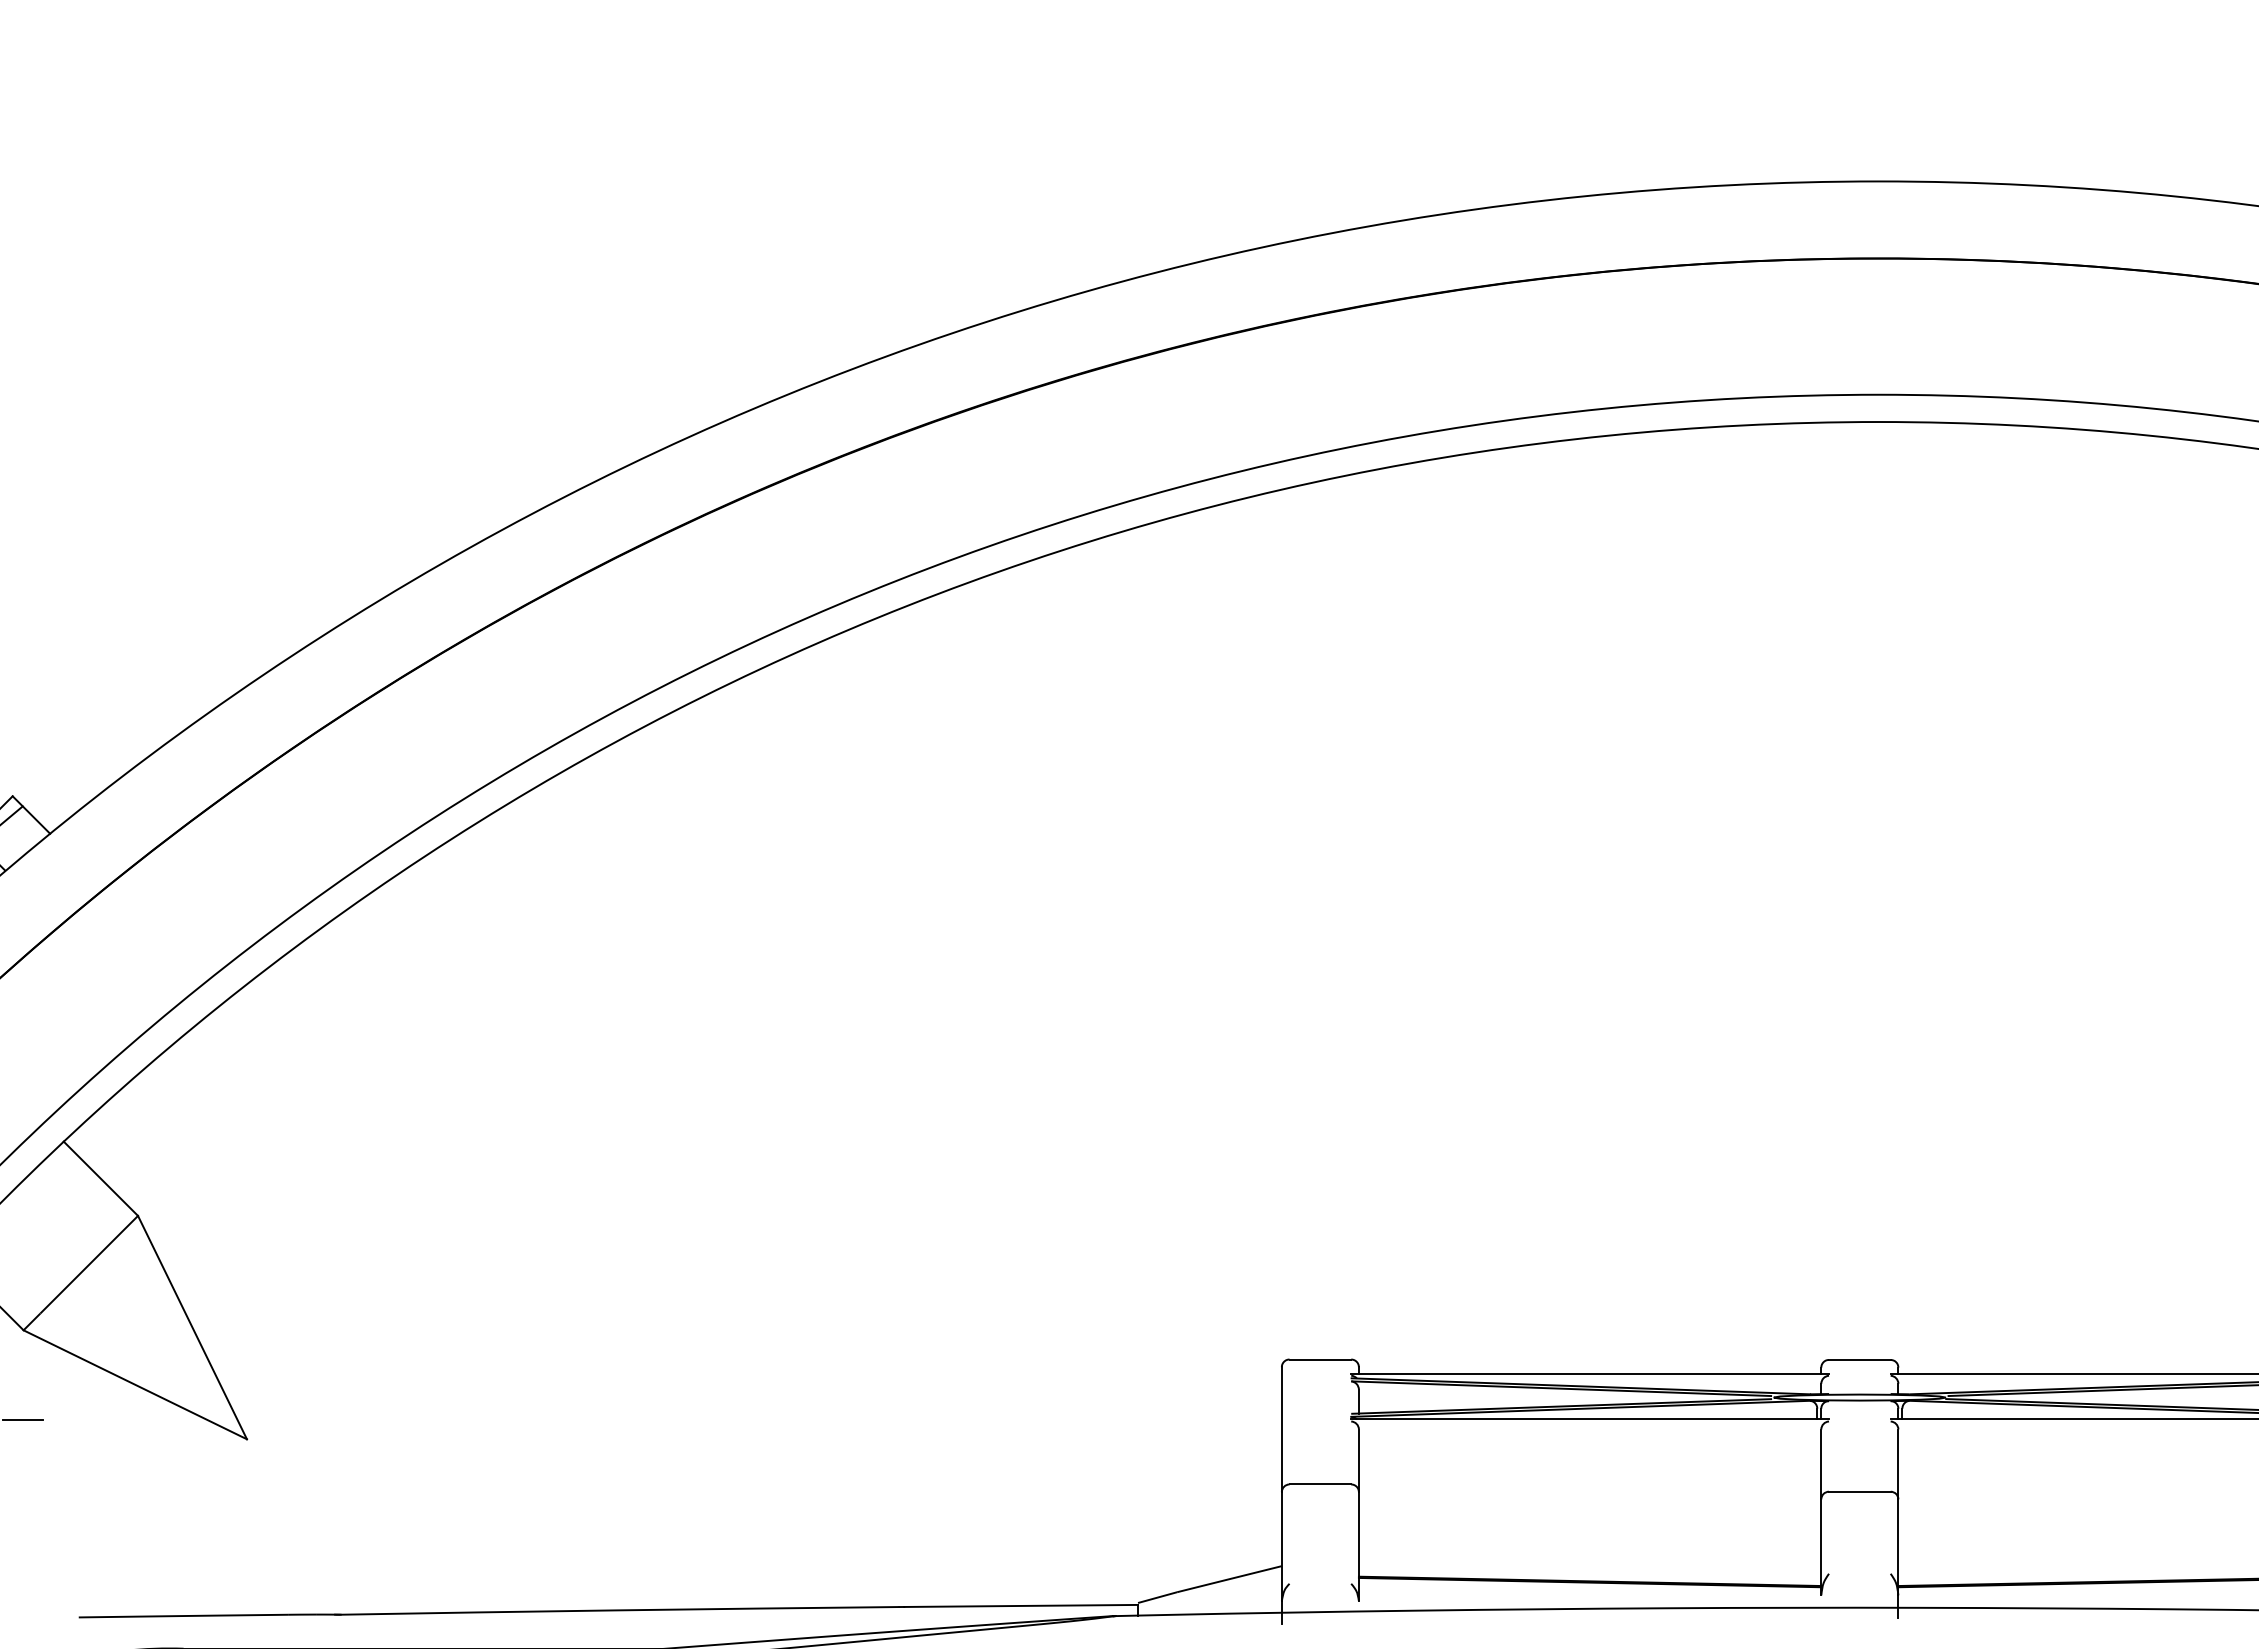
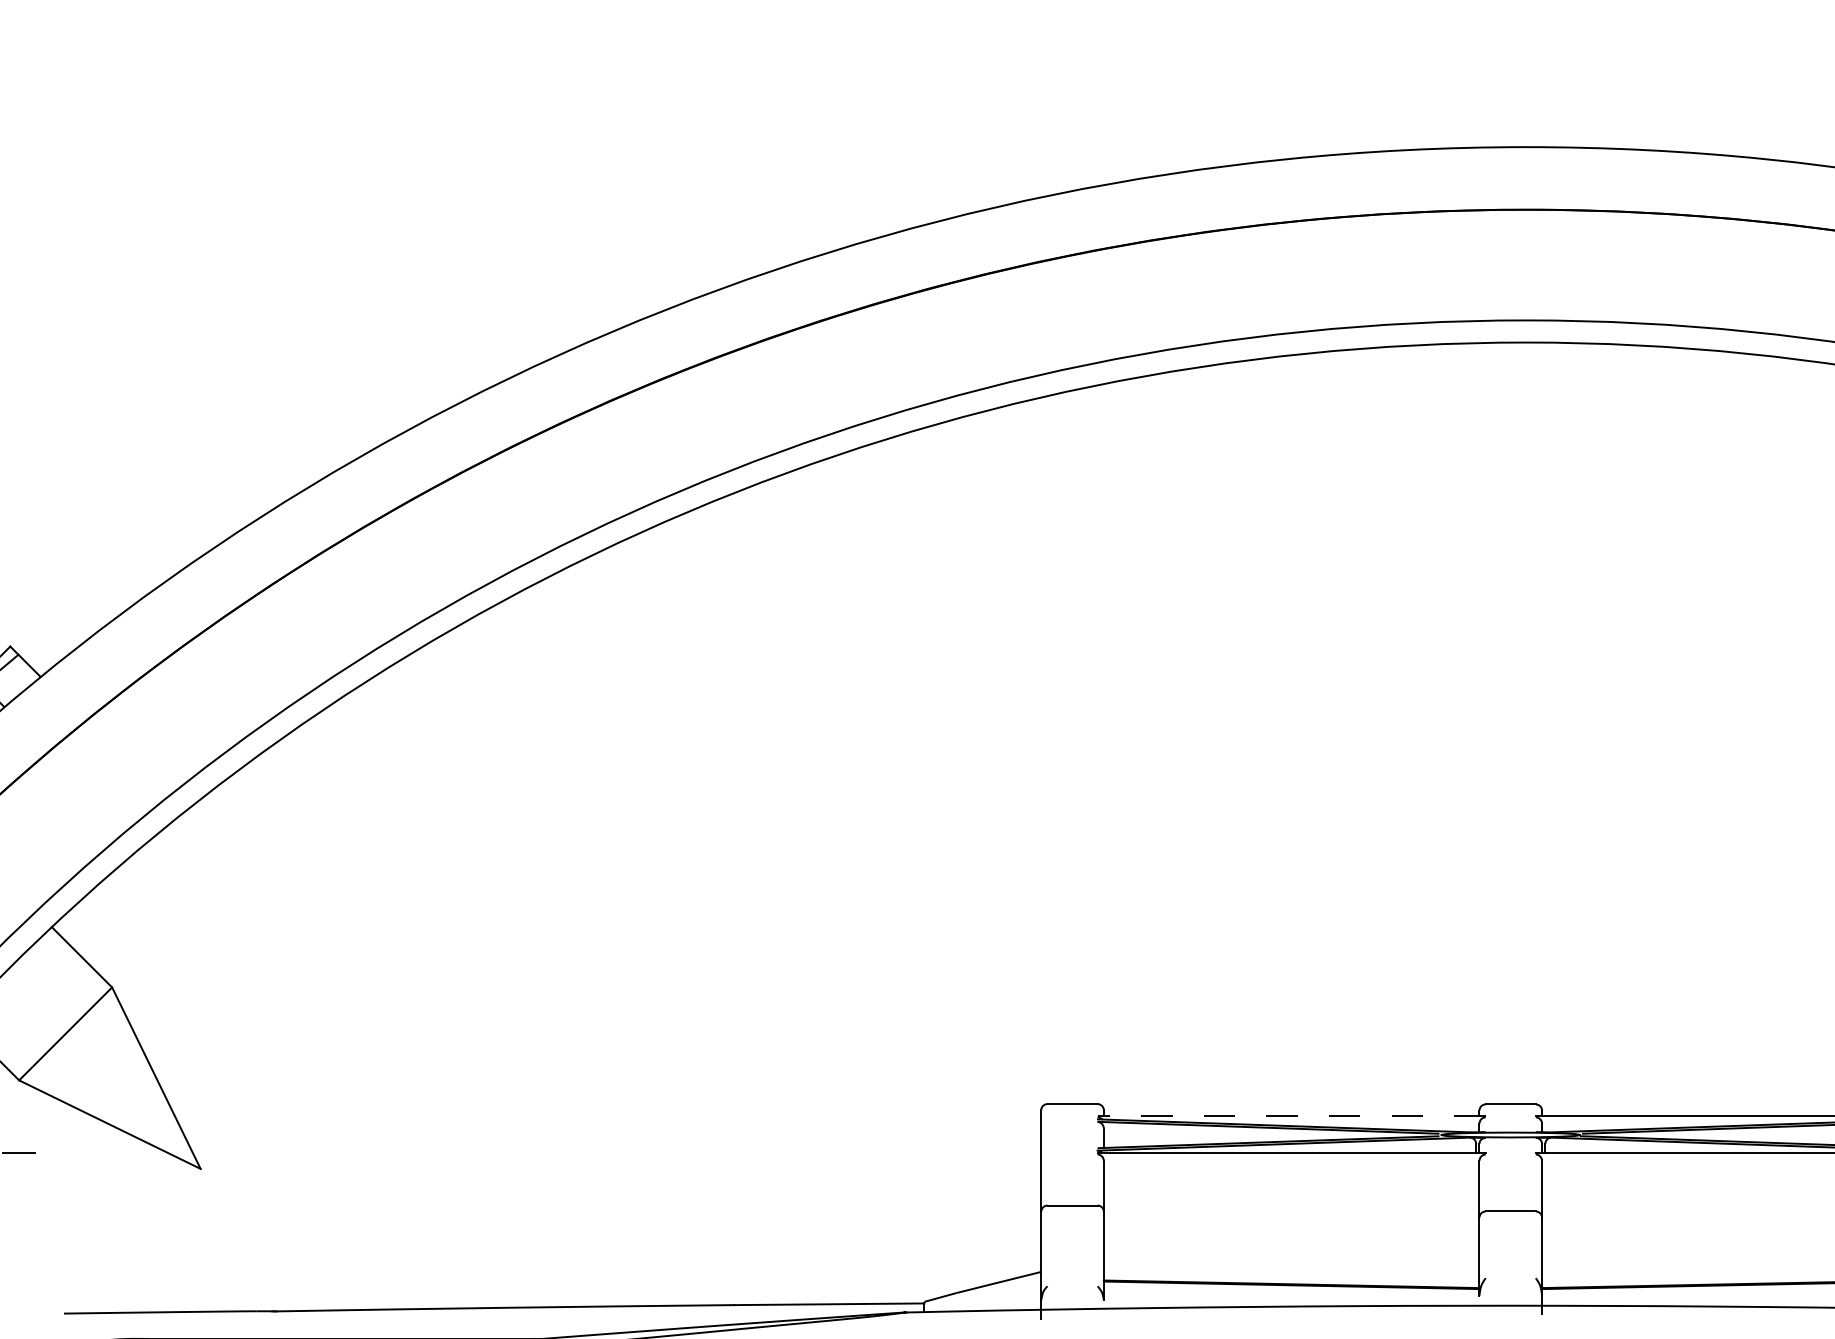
line: (1590, 1373) -> (1291, 1115), solid -> dashed

